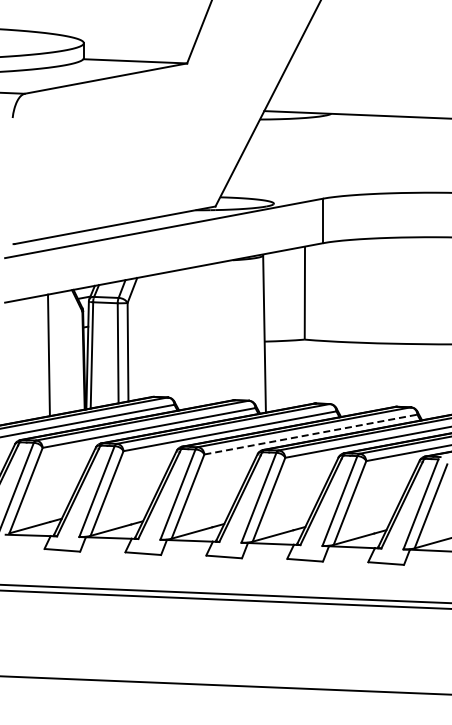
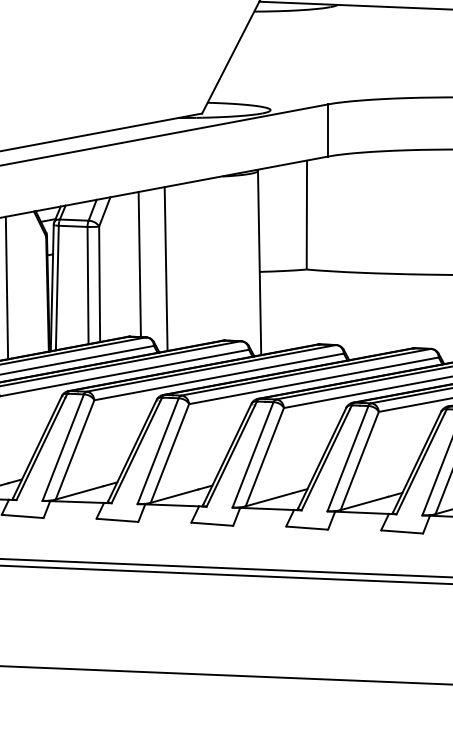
line: (162, 335) -> (140, 264), added
line: (184, 339) -> (165, 269), added
line: (311, 434) -> (314, 380), dashed -> solid

